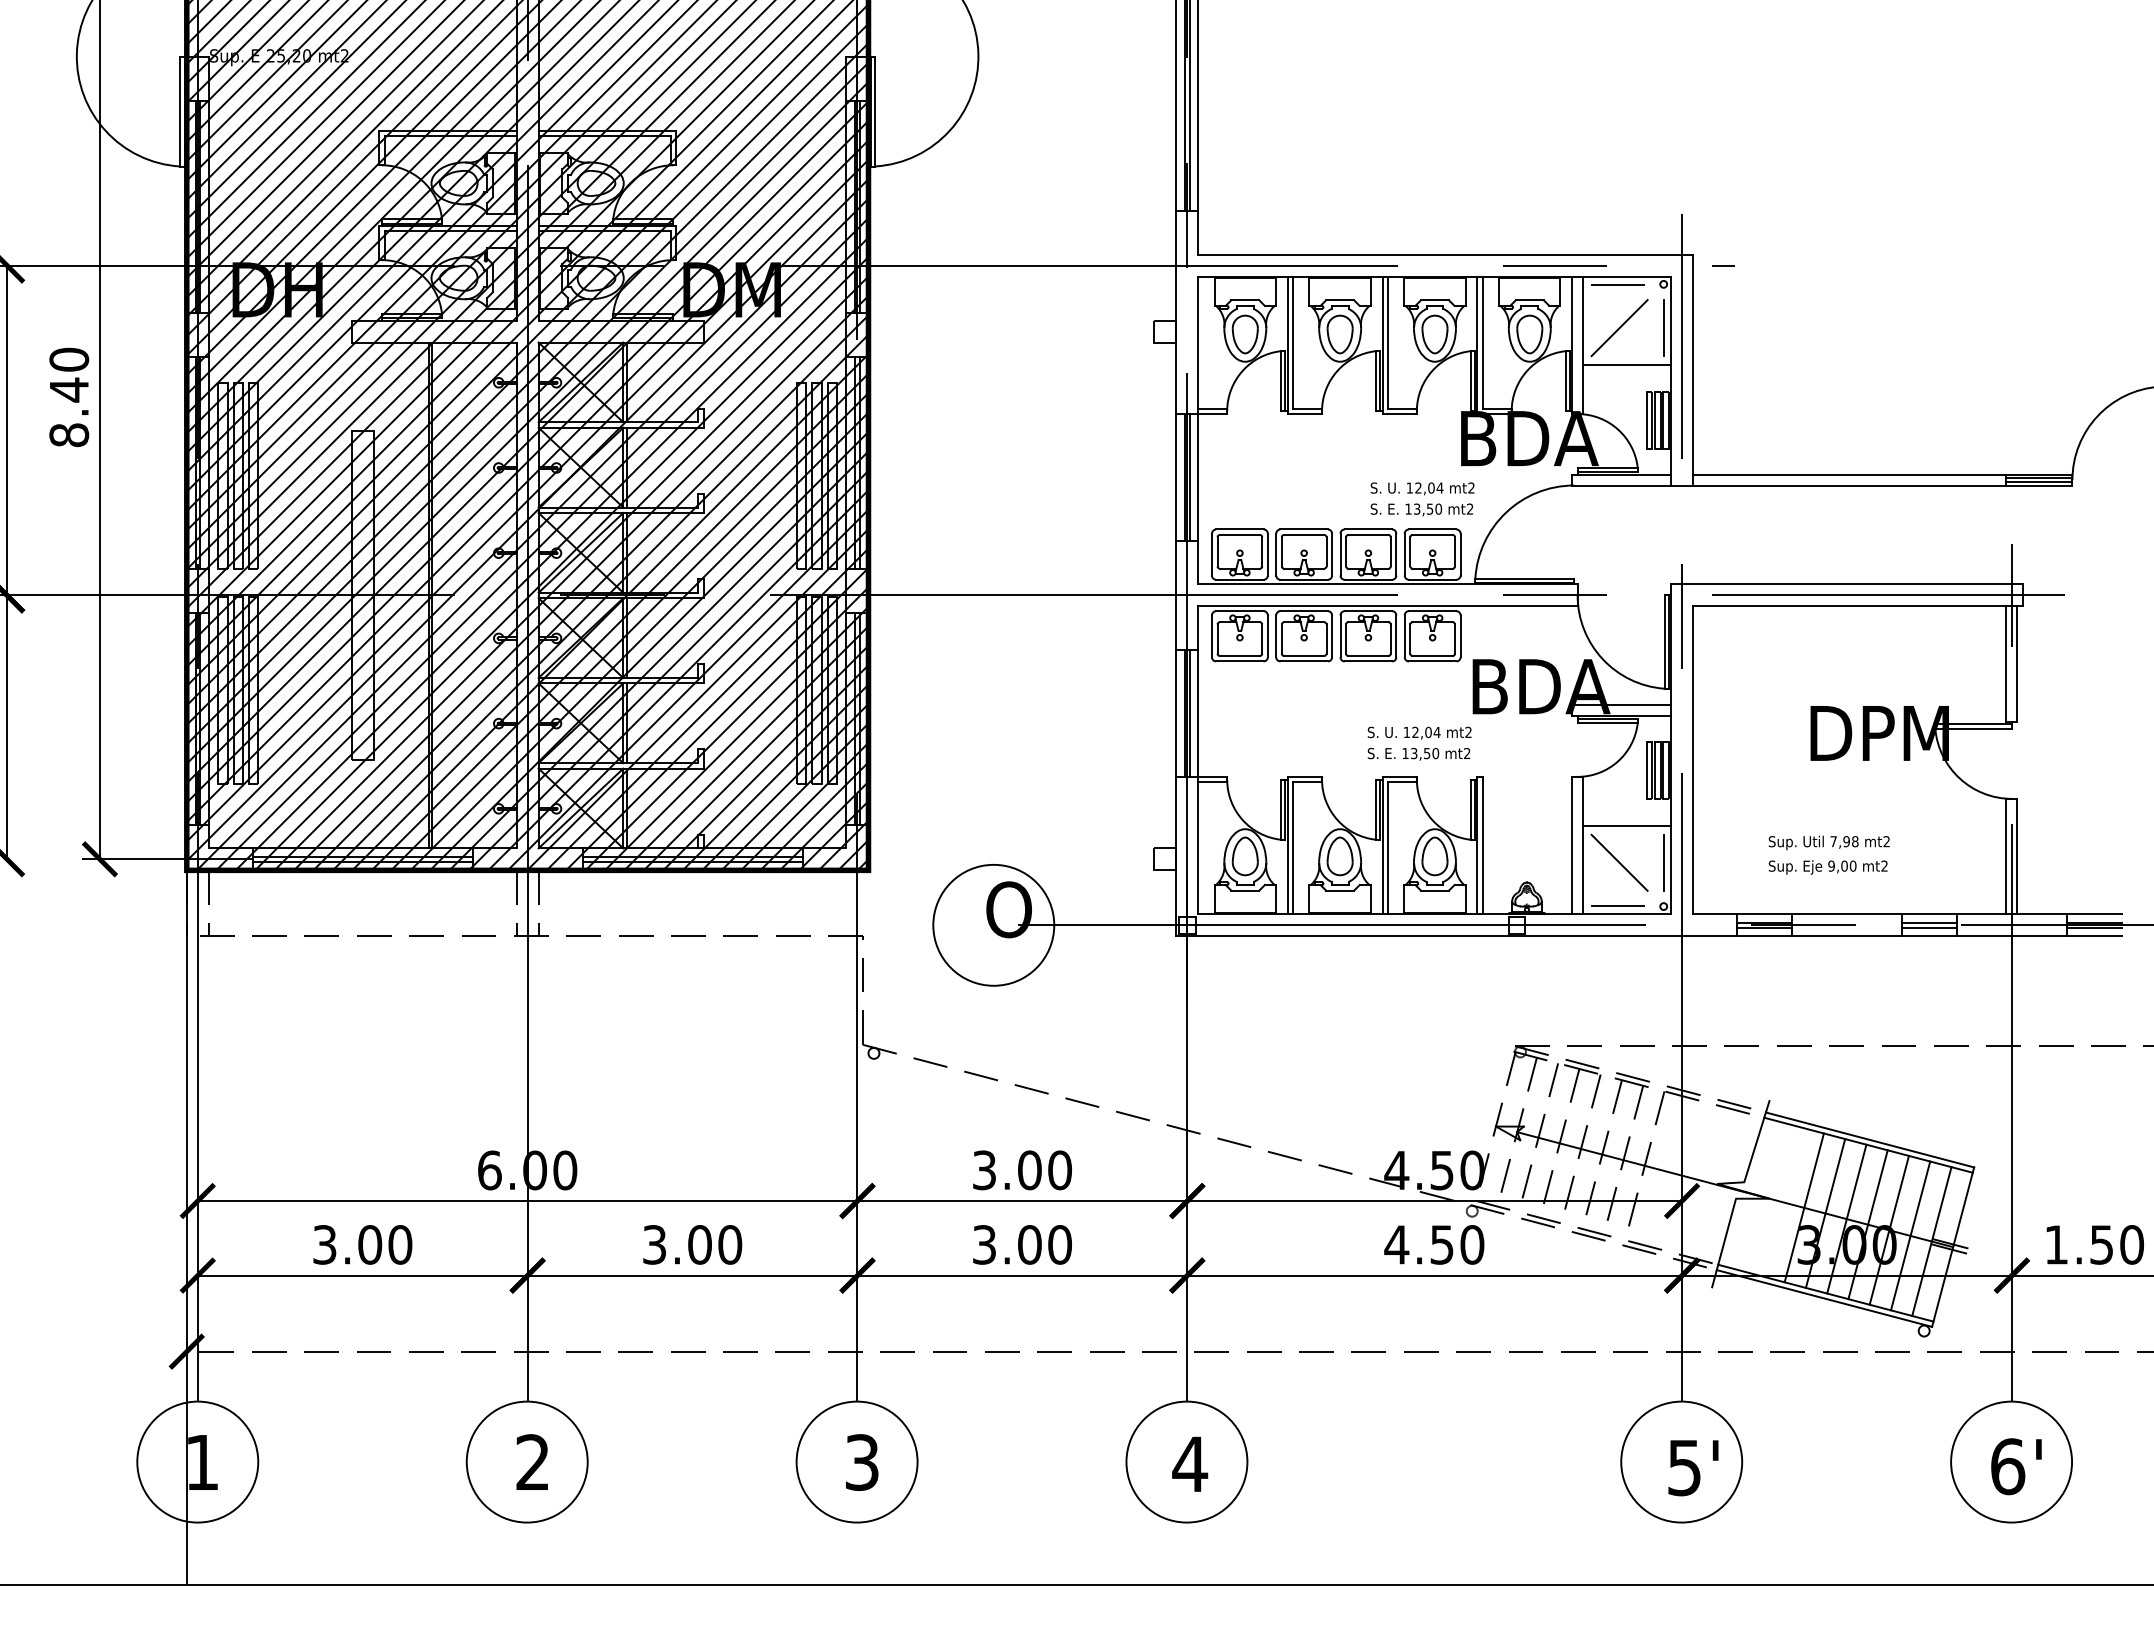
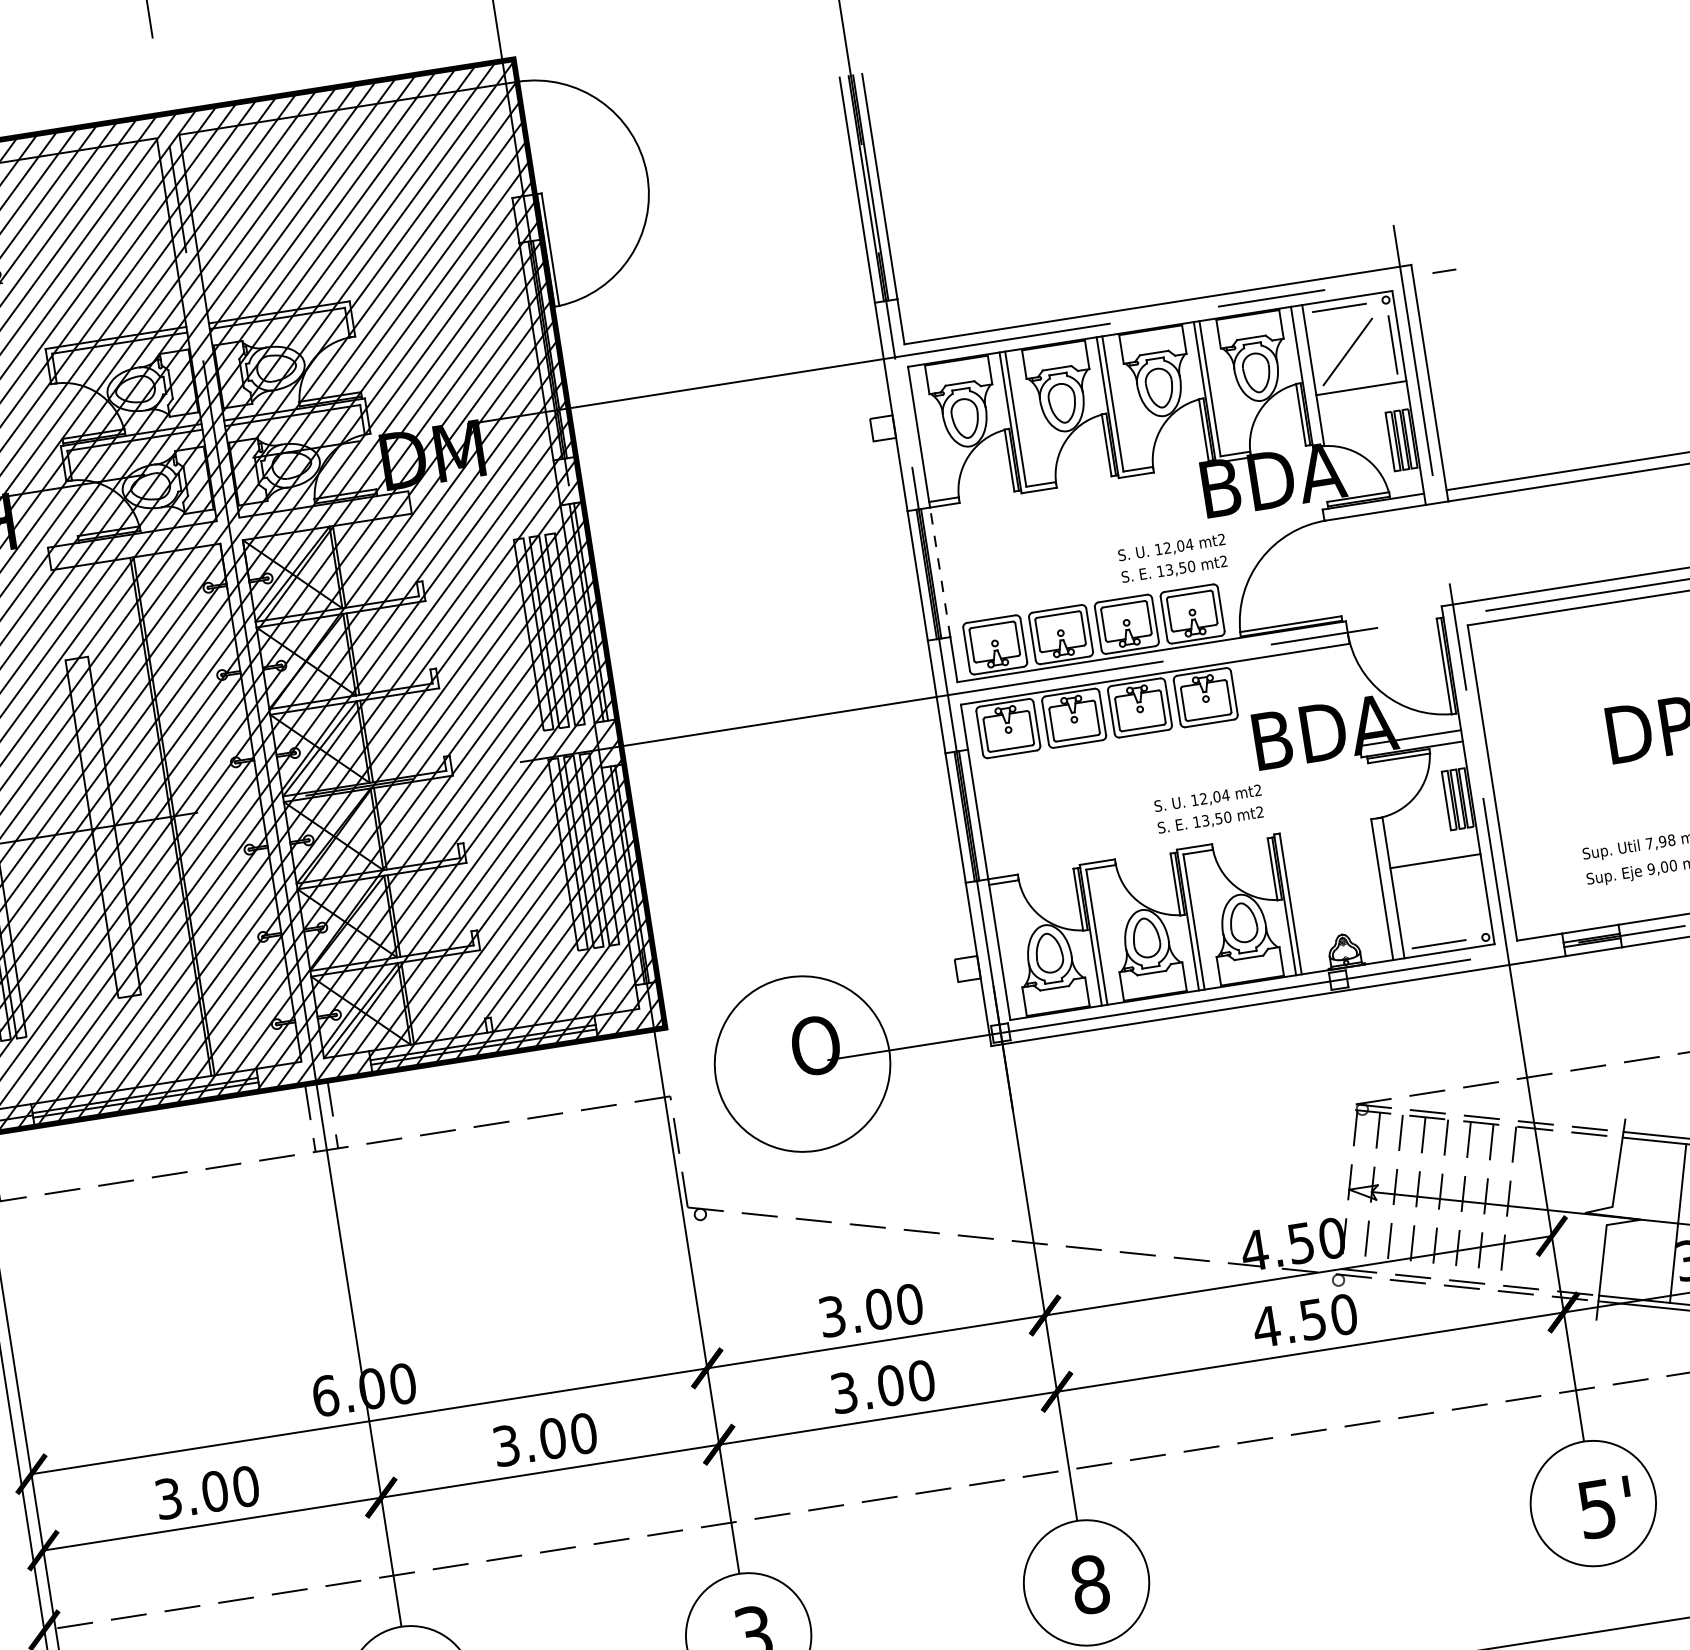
line: (1198, 476) -> (940, 571), solid -> dashed
line: (1619, 862) -> (1433, 899), removed
line: (1663, 862) -> (1478, 892), removed
circle: (993, 924) -> (802, 1063), size x1.4
text: (1190, 1463) -> (1090, 1583), 4 -> 8

